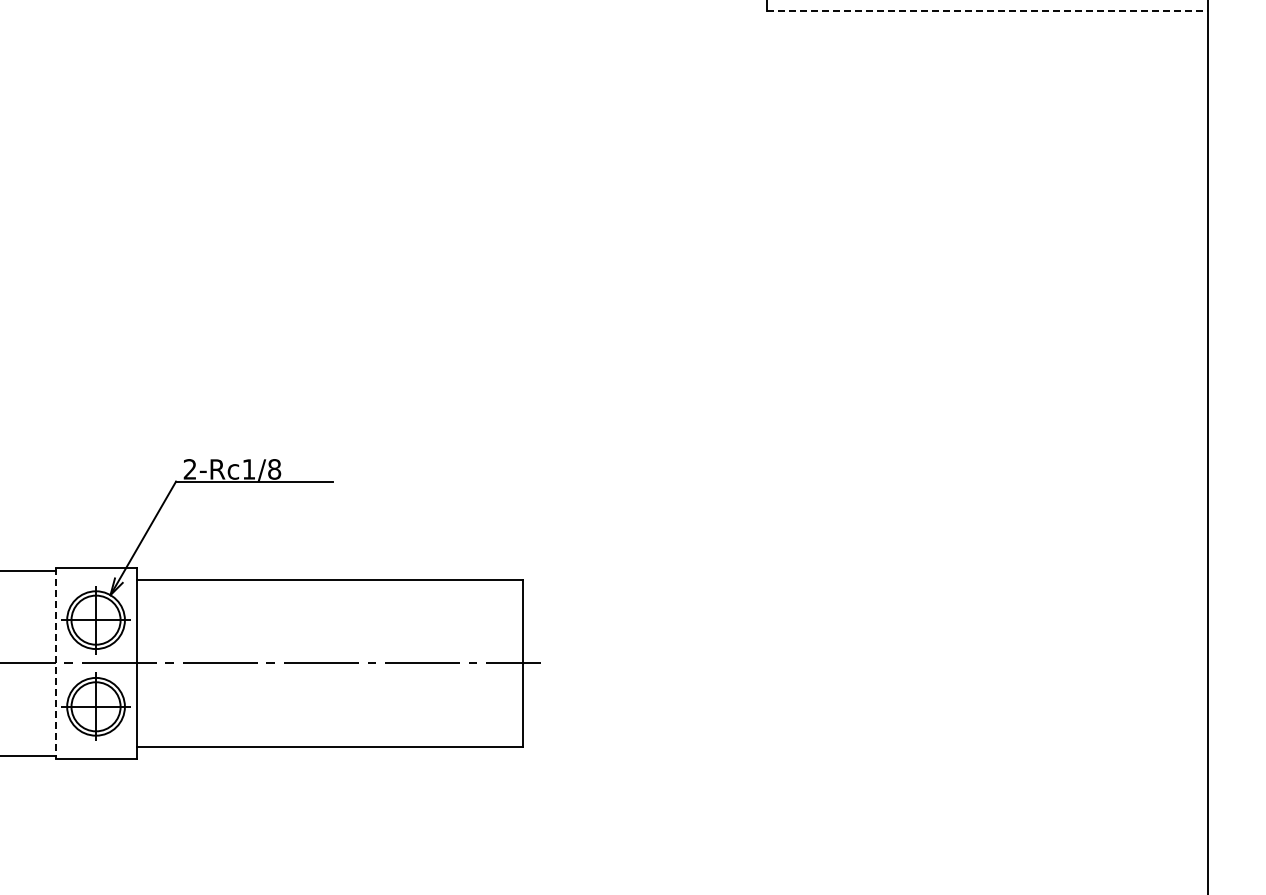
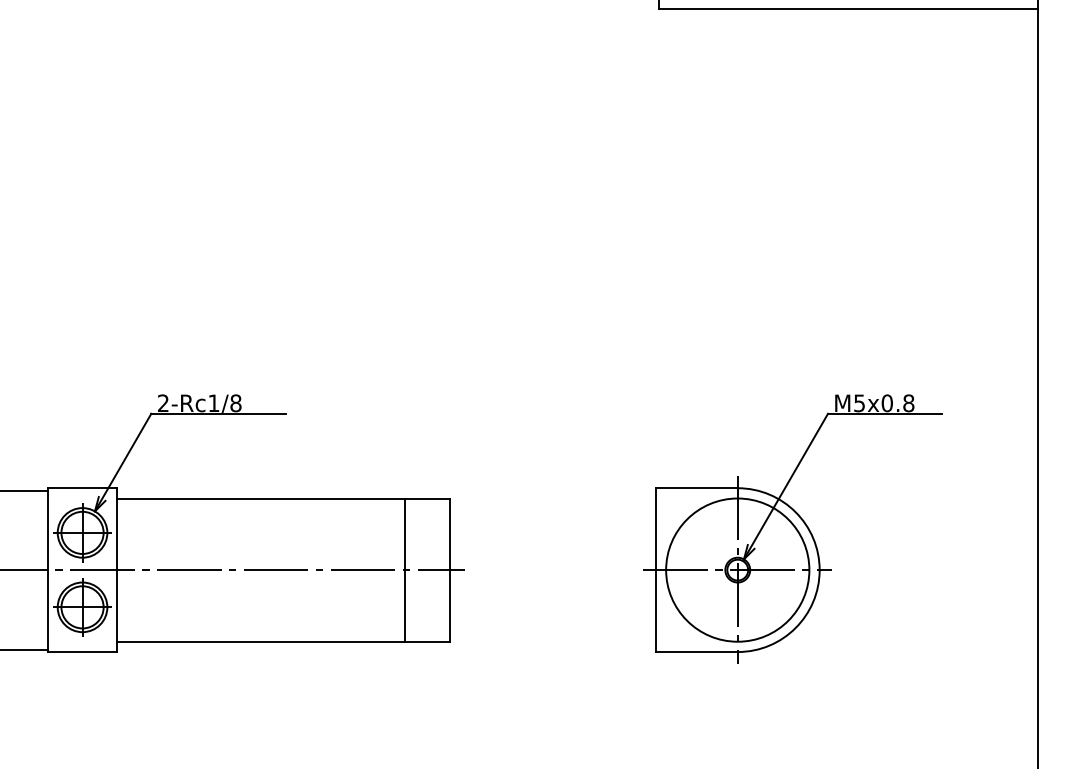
line: (987, 10) -> (848, 8), dashed -> solid
part: (922, 615) -> (792, 528), added
line: (55, 663) -> (47, 570), dashed -> solid
line: (471, 663) -> (405, 570), added

